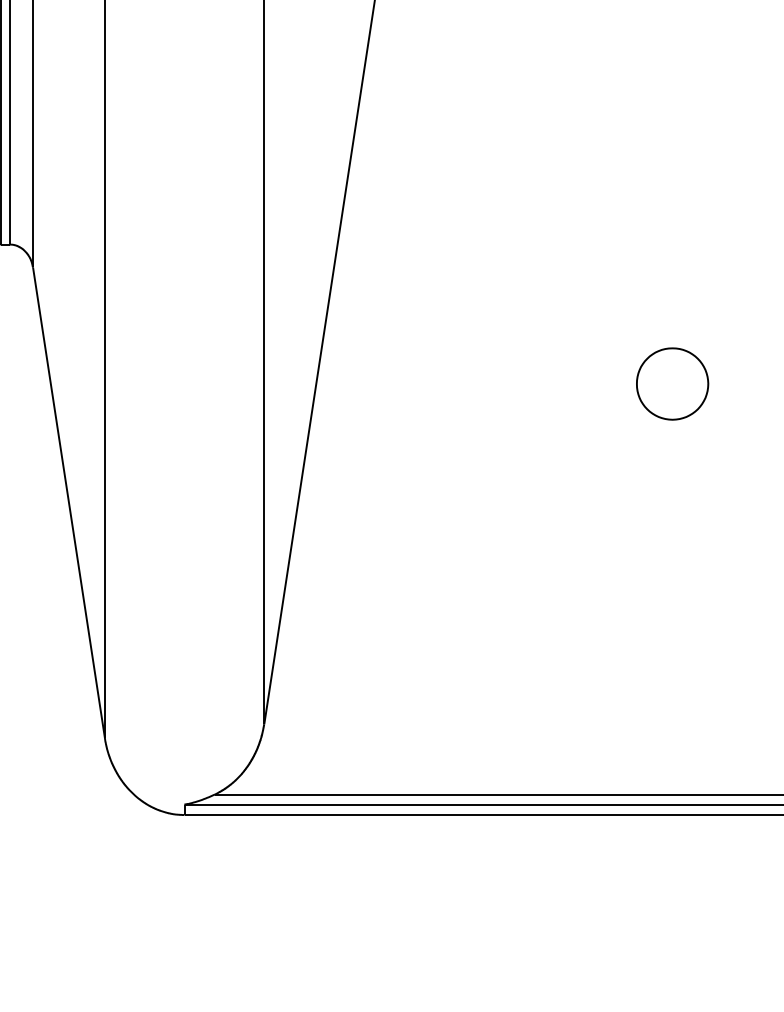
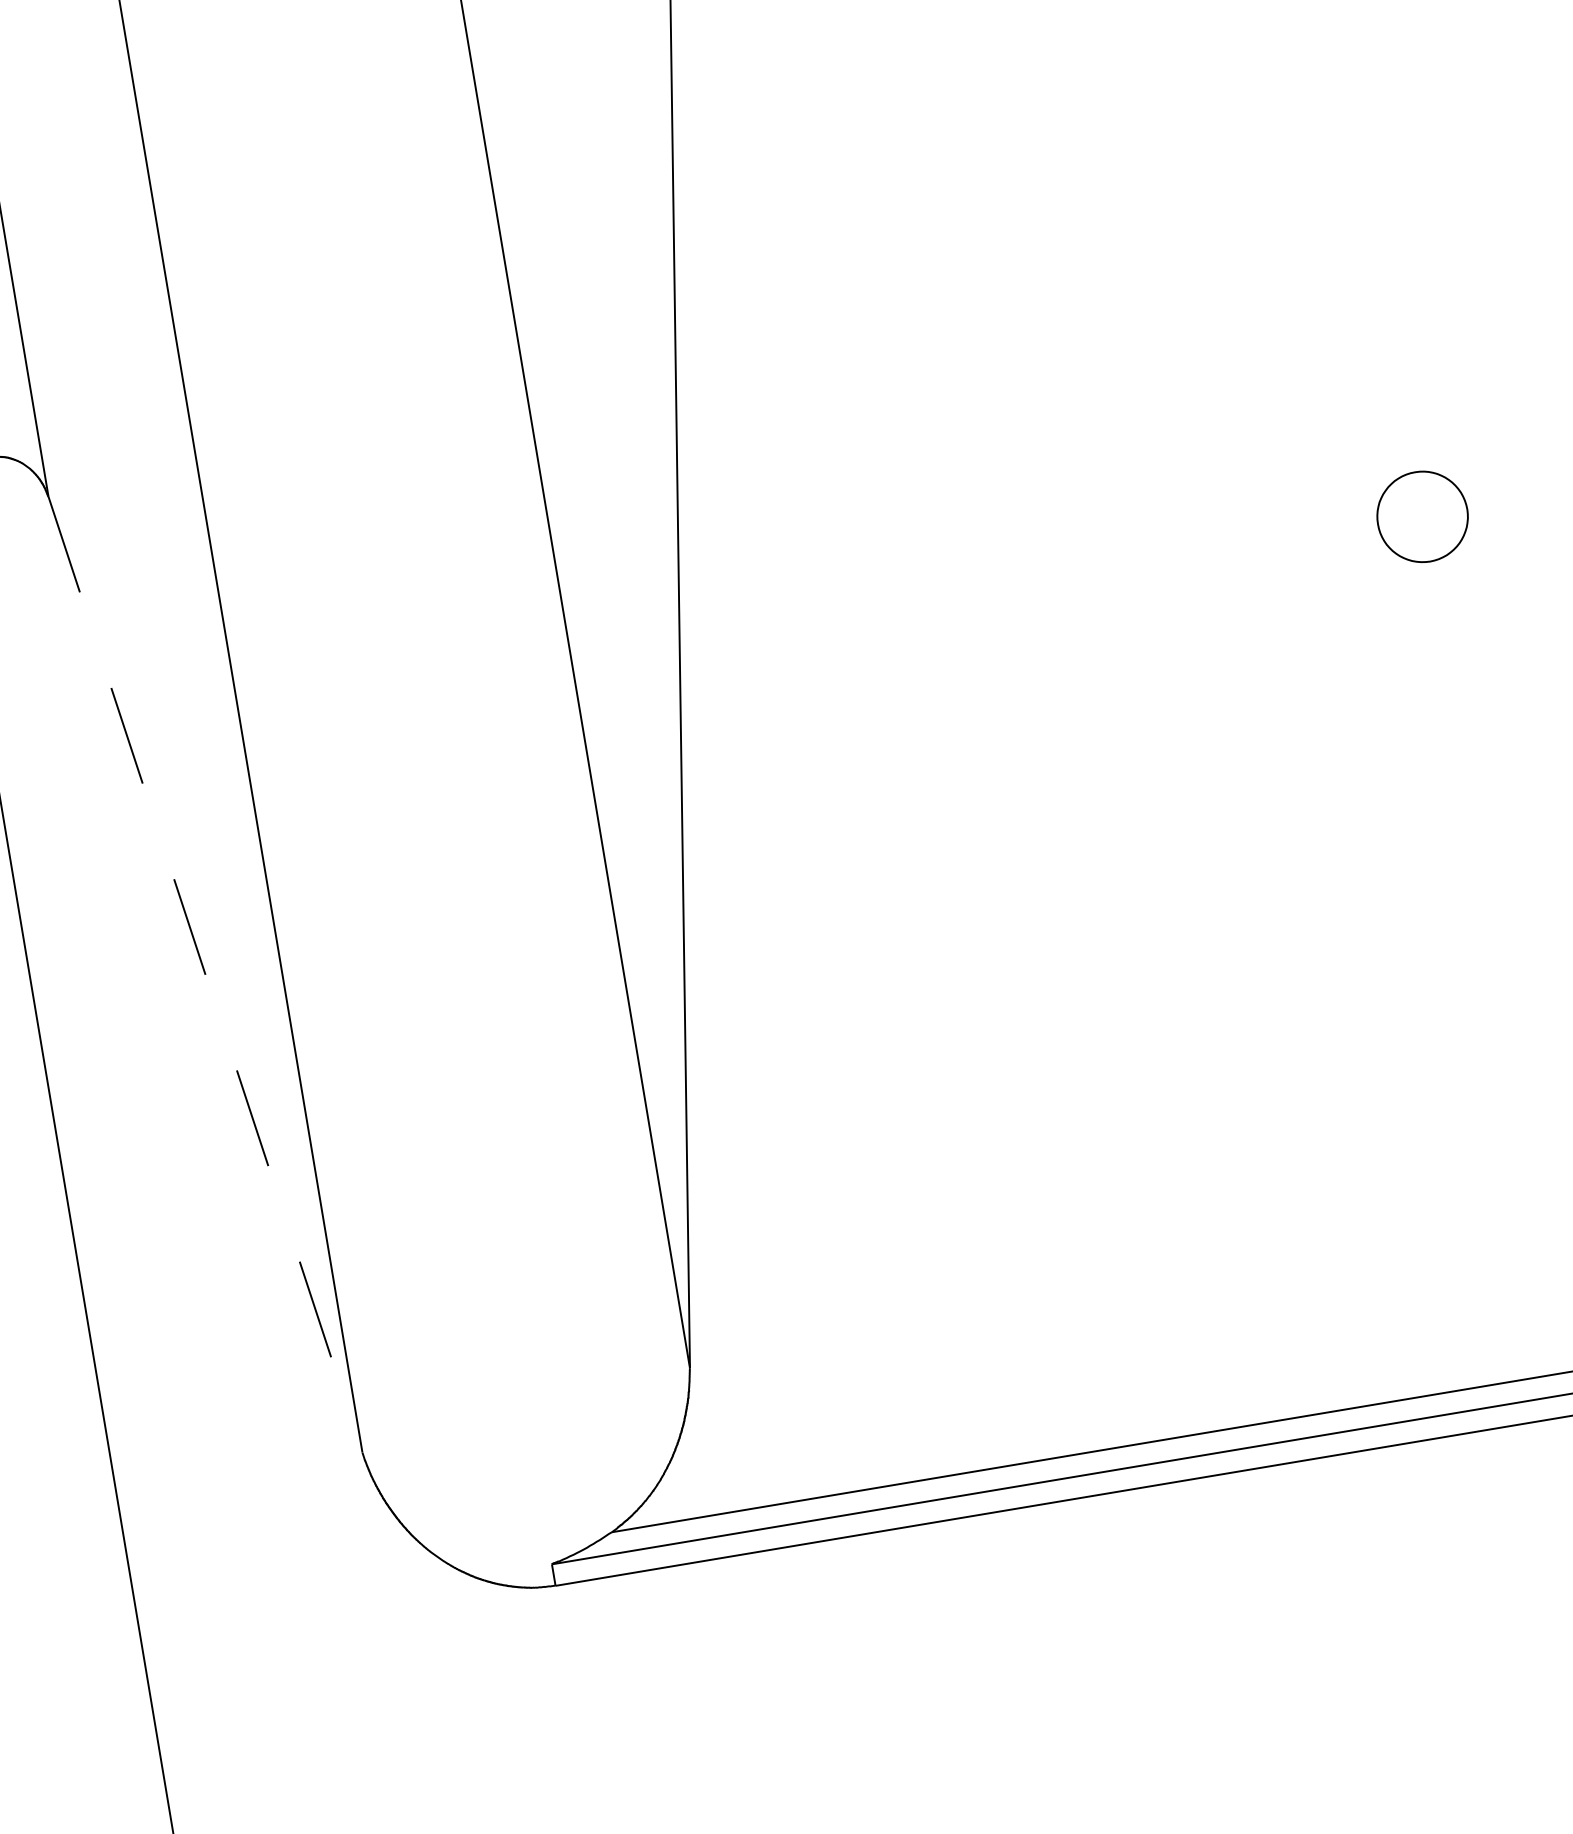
part: (672, 383) -> (1421, 515), size x0.6
line: (69, 503) -> (206, 976), solid -> dashed

